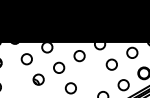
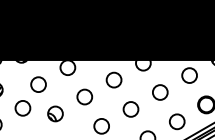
circle: (15, 75) -> (22, 107), added
circle: (91, 76) -> (131, 109), added

